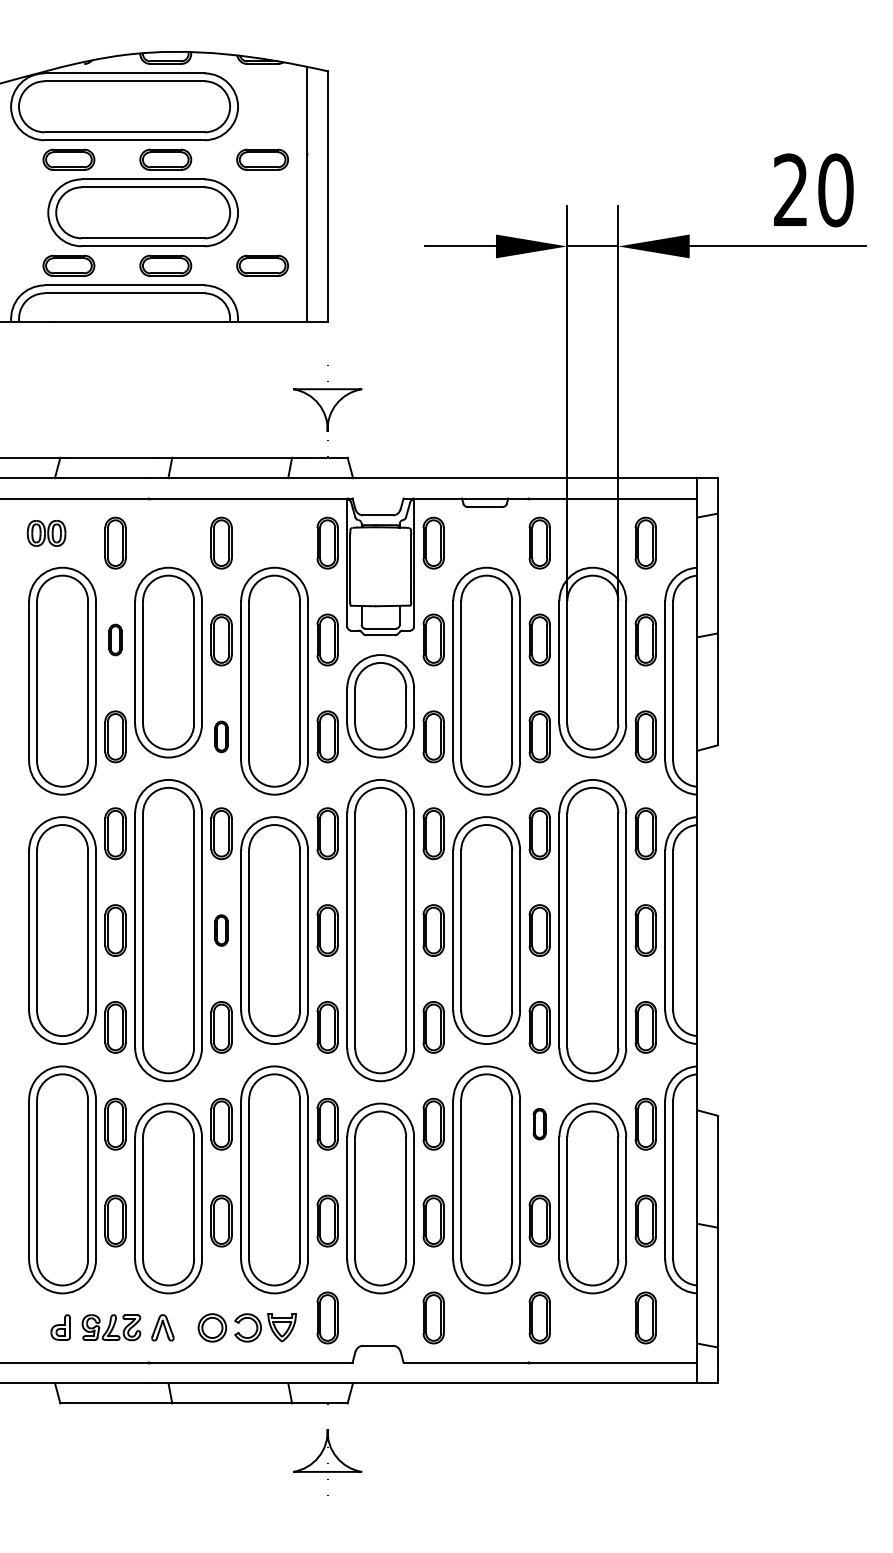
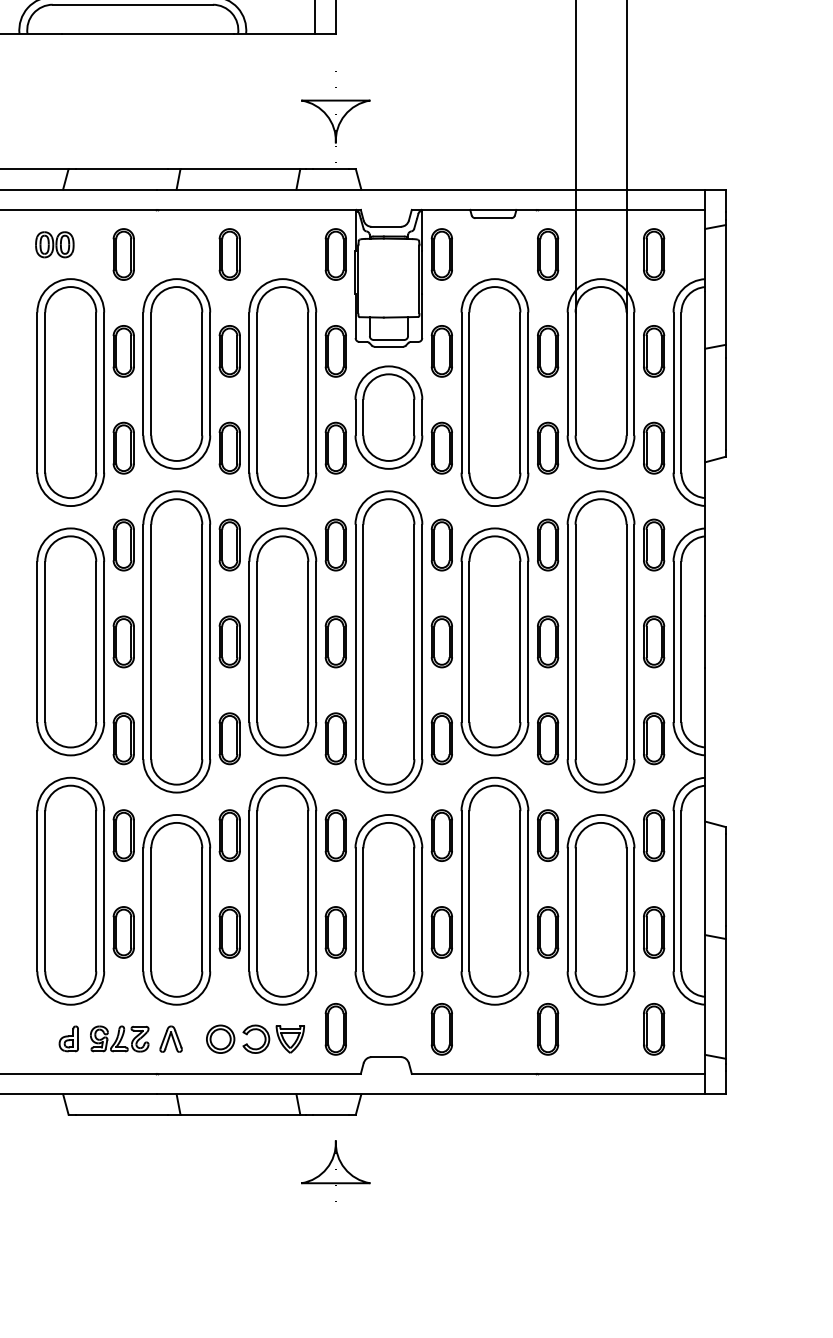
part: (115, 639) -> (123, 350), size x1.67
part: (221, 736) -> (229, 447), size x1.67
part: (221, 930) -> (229, 641), size x1.67
part: (539, 1123) -> (547, 834), size x1.67

